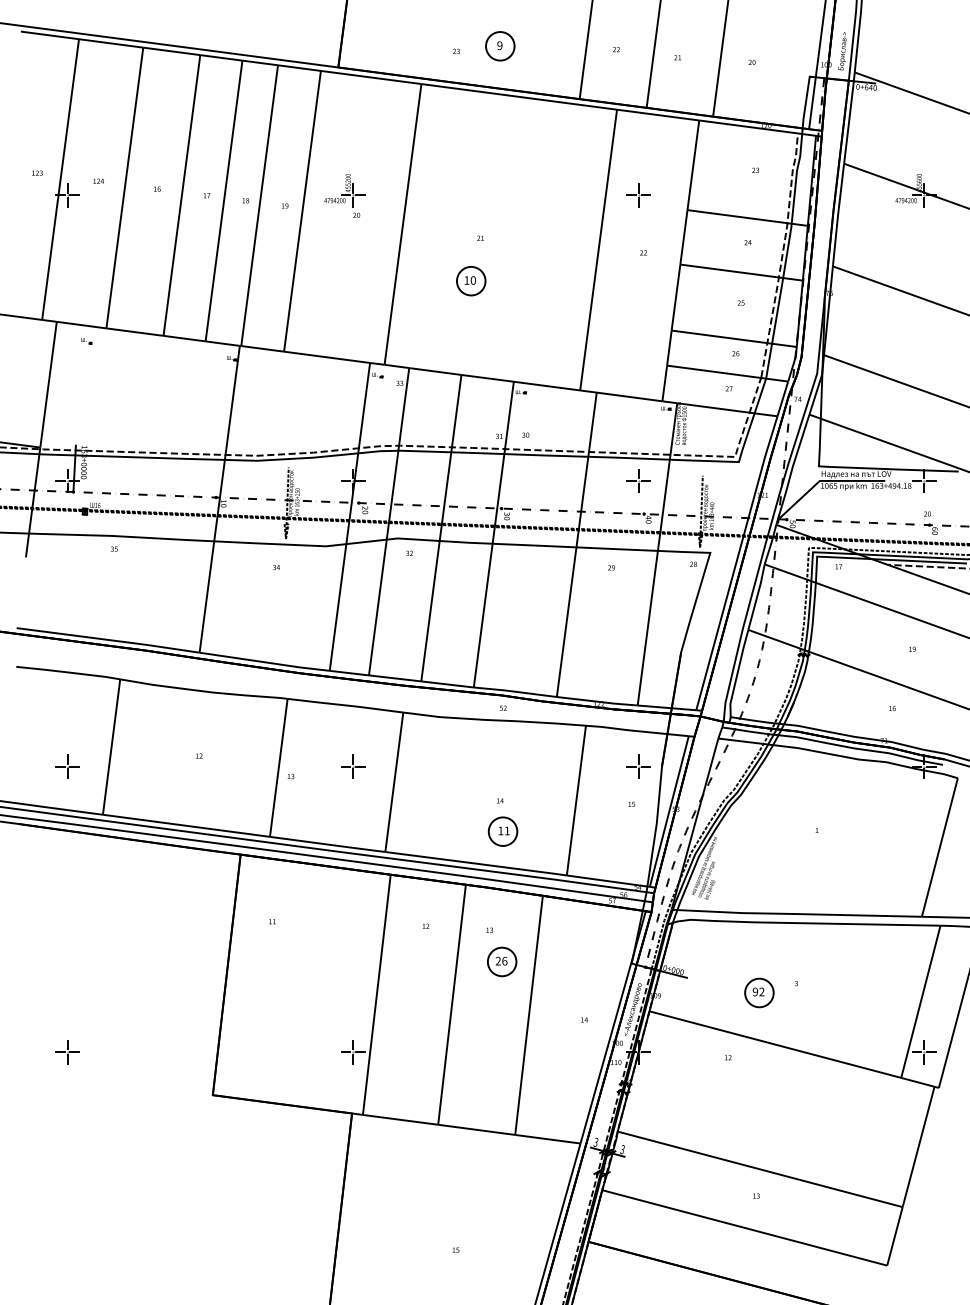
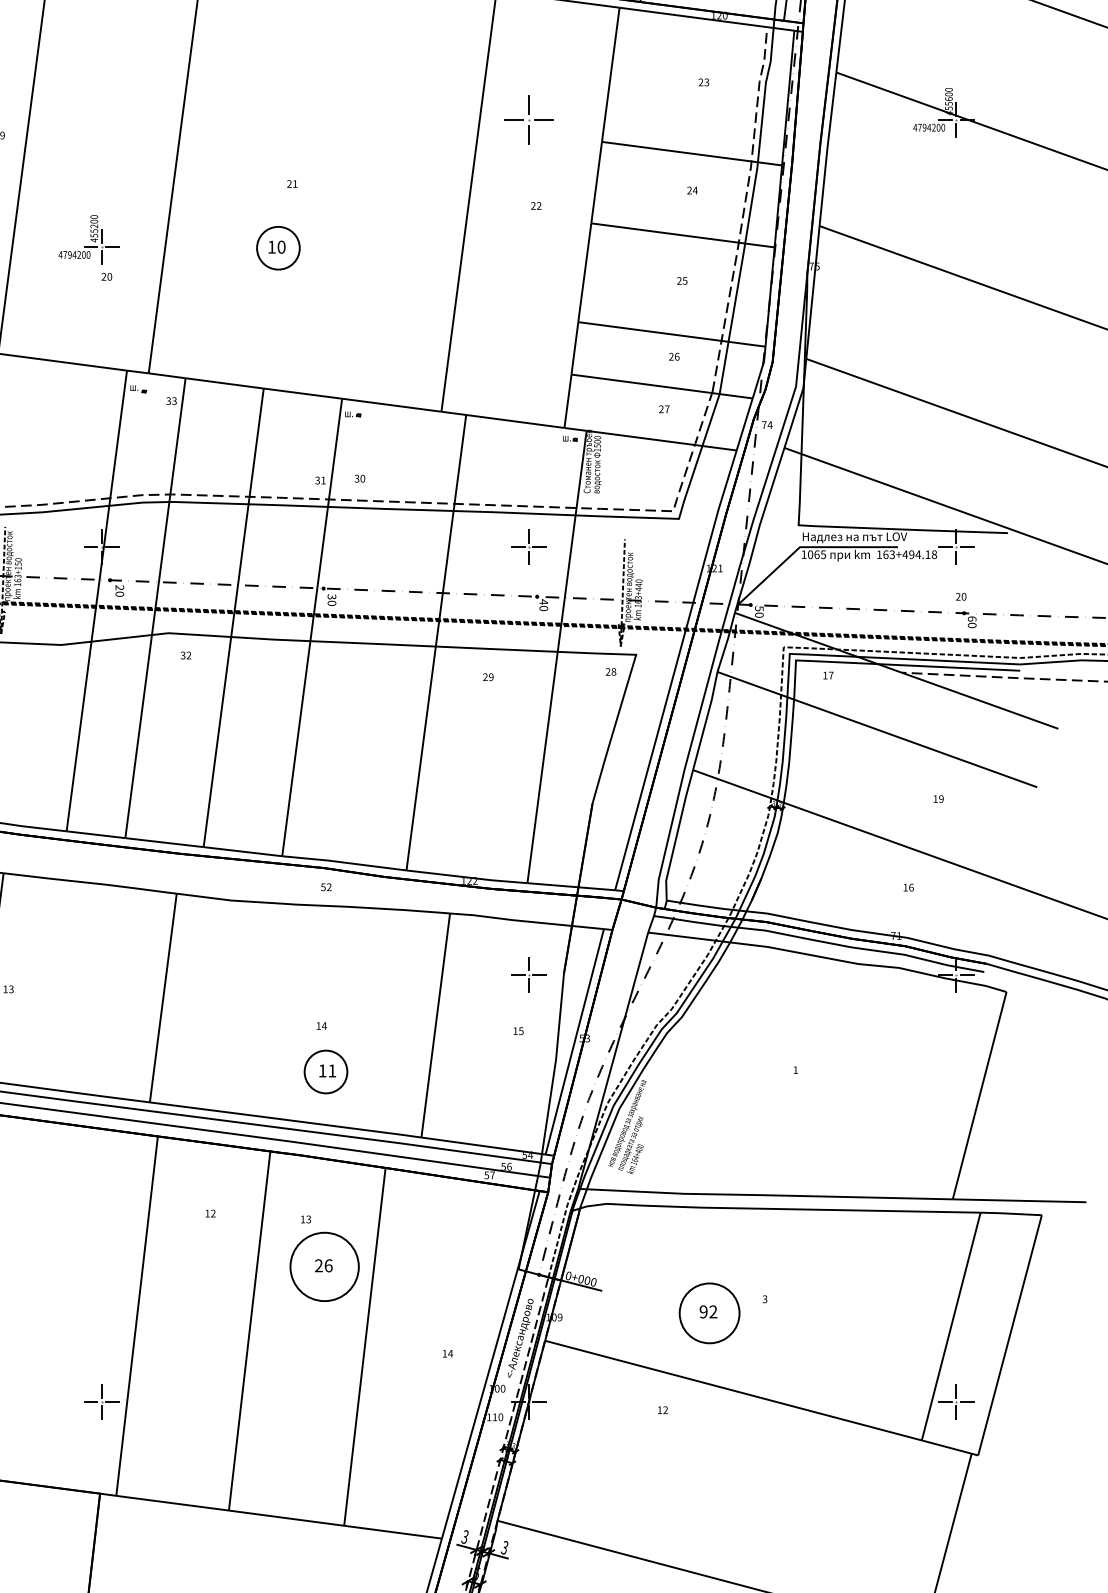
part: (344, 195) -> (88, 247), moved
part: (638, 195) -> (528, 120), size x1.4
part: (353, 766) -> (102, 974), removed
circle: (501, 961) -> (323, 1266), size x1.6
circle: (759, 992) -> (709, 1312), size x1.4

